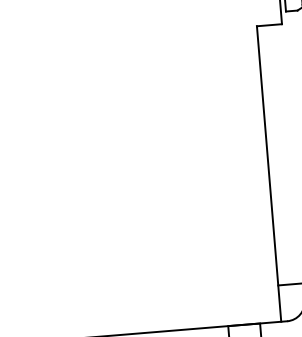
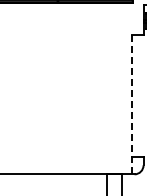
line: (268, 173) -> (131, 104), solid -> dashed

